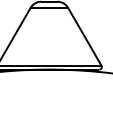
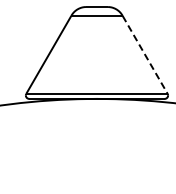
line: (85, 36) -> (145, 54), solid -> dashed

